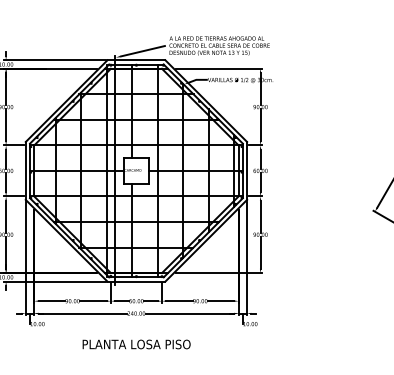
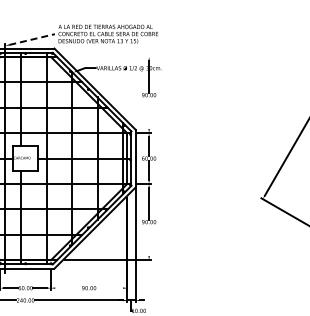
line: (142, 51) -> (31, 39), solid -> dashed
line: (218, 68) -> (107, 56), removed
line: (260, 125) -> (149, 113), removed
line: (260, 252) -> (149, 239), removed
line: (179, 301) -> (68, 288), removed
line: (221, 301) -> (110, 288), removed

